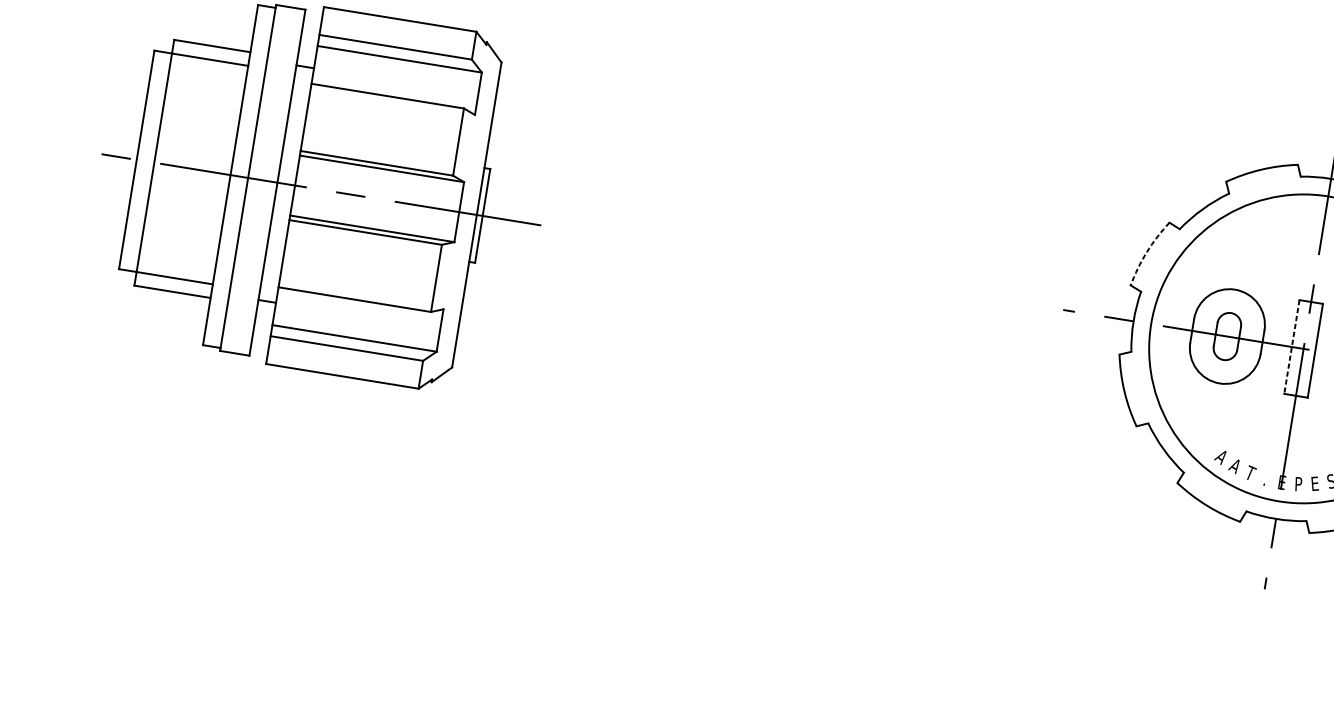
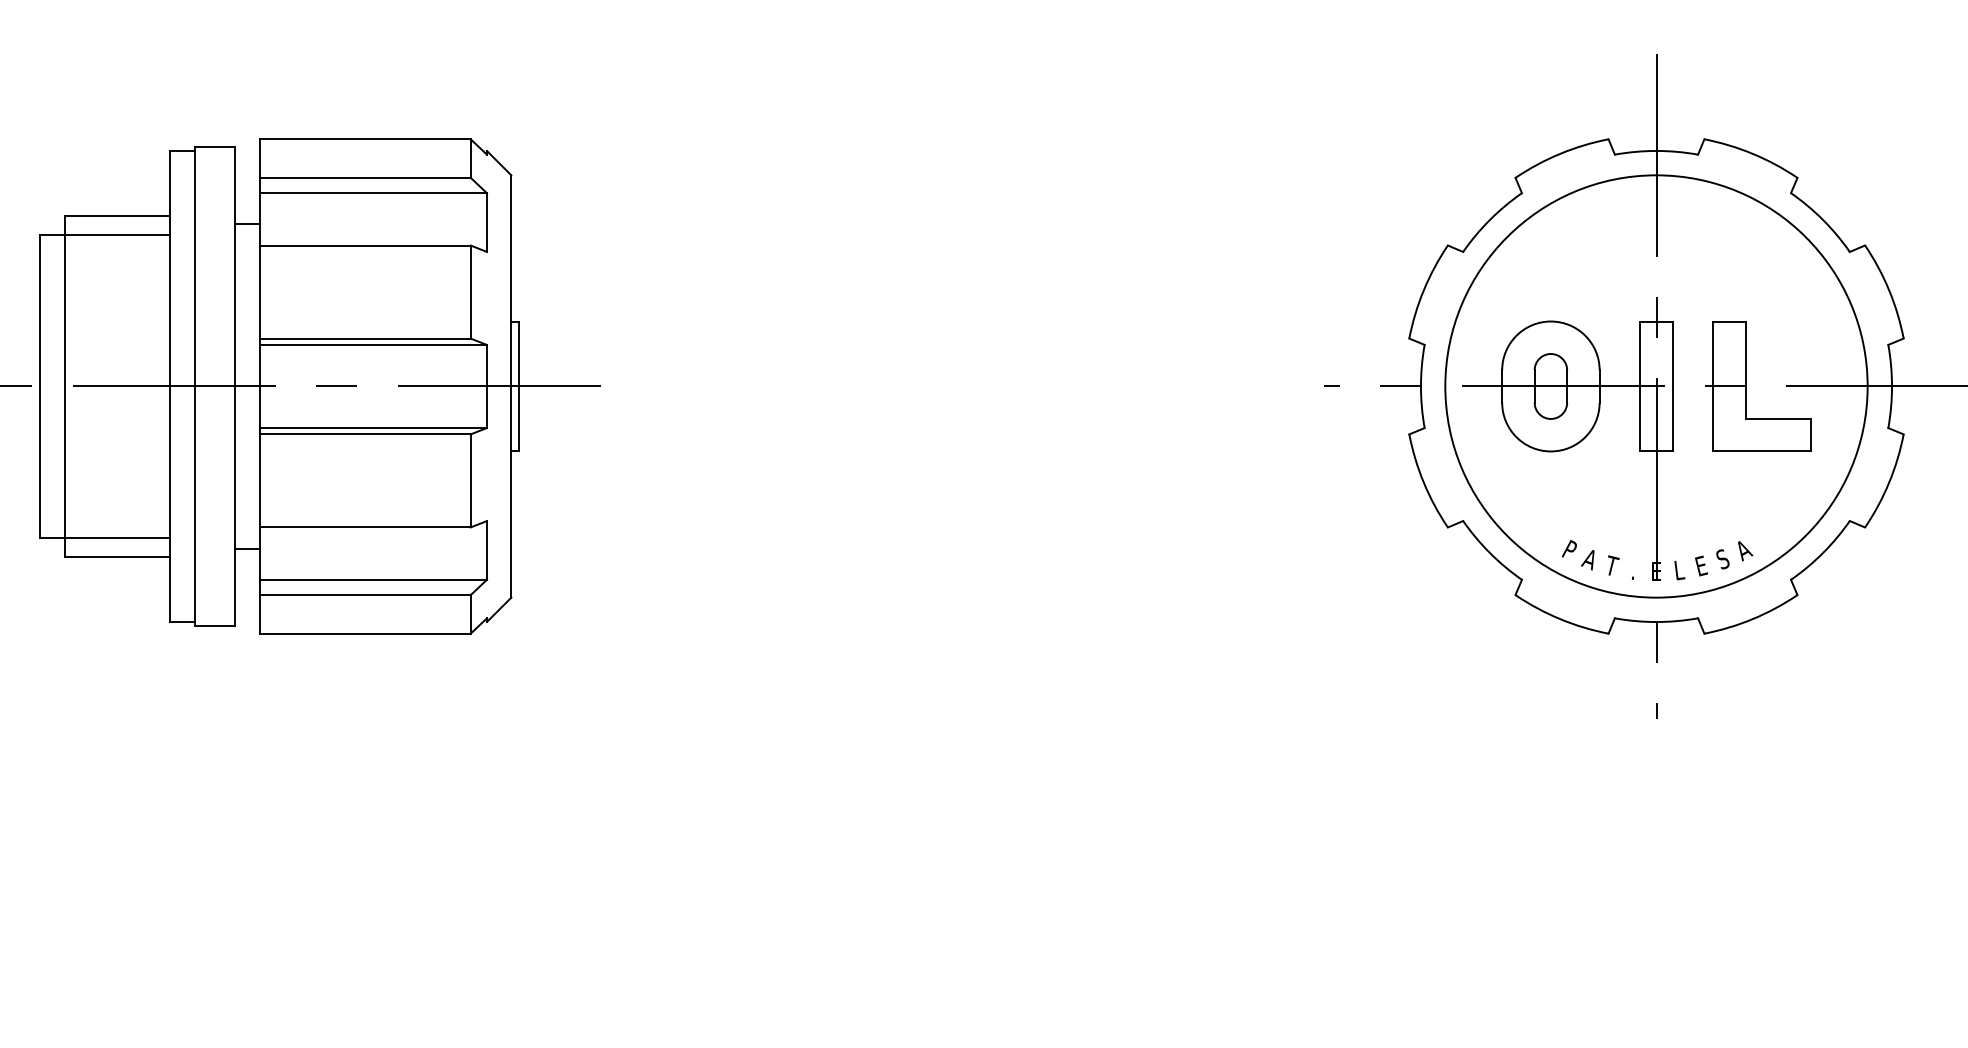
arc: (1146, 252) -> (1423, 290), dashed -> solid
line: (1292, 347) -> (1640, 386), dashed -> solid
text: (1220, 456) -> (1567, 550), A -> P
text: (1298, 484) -> (1679, 570), P -> L

